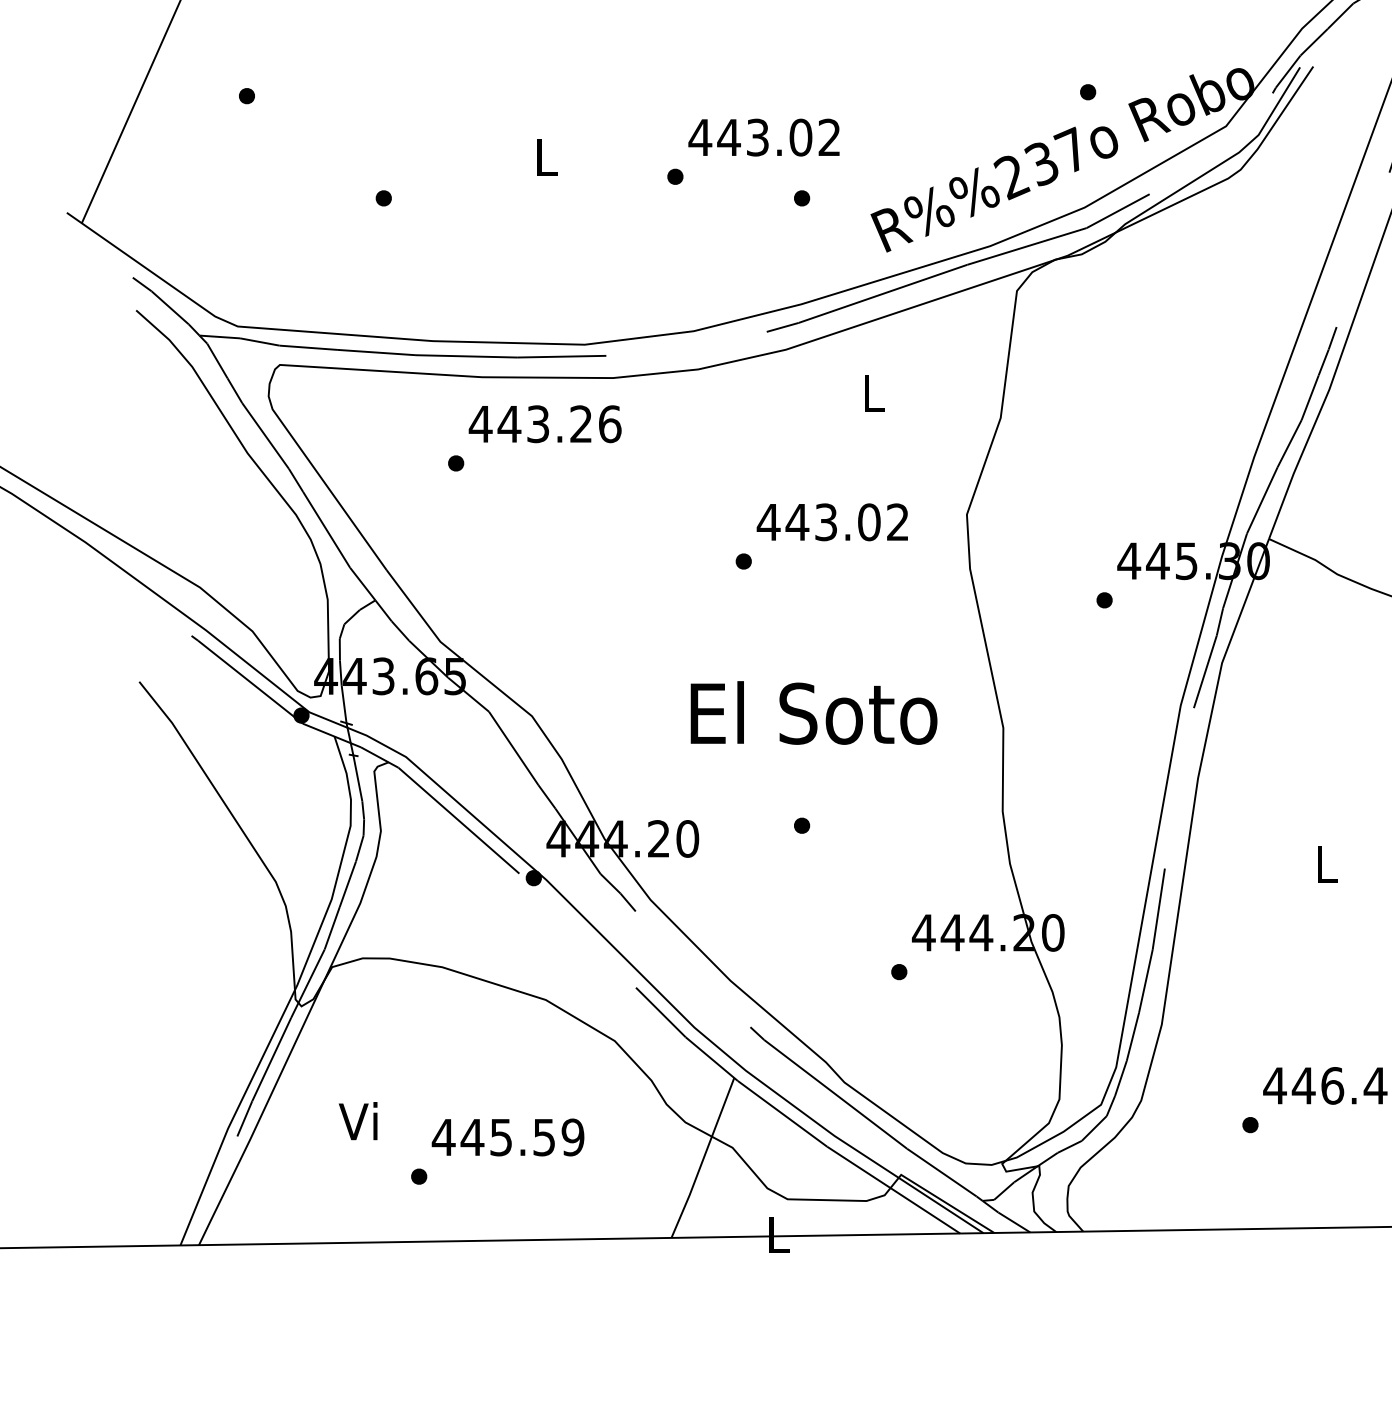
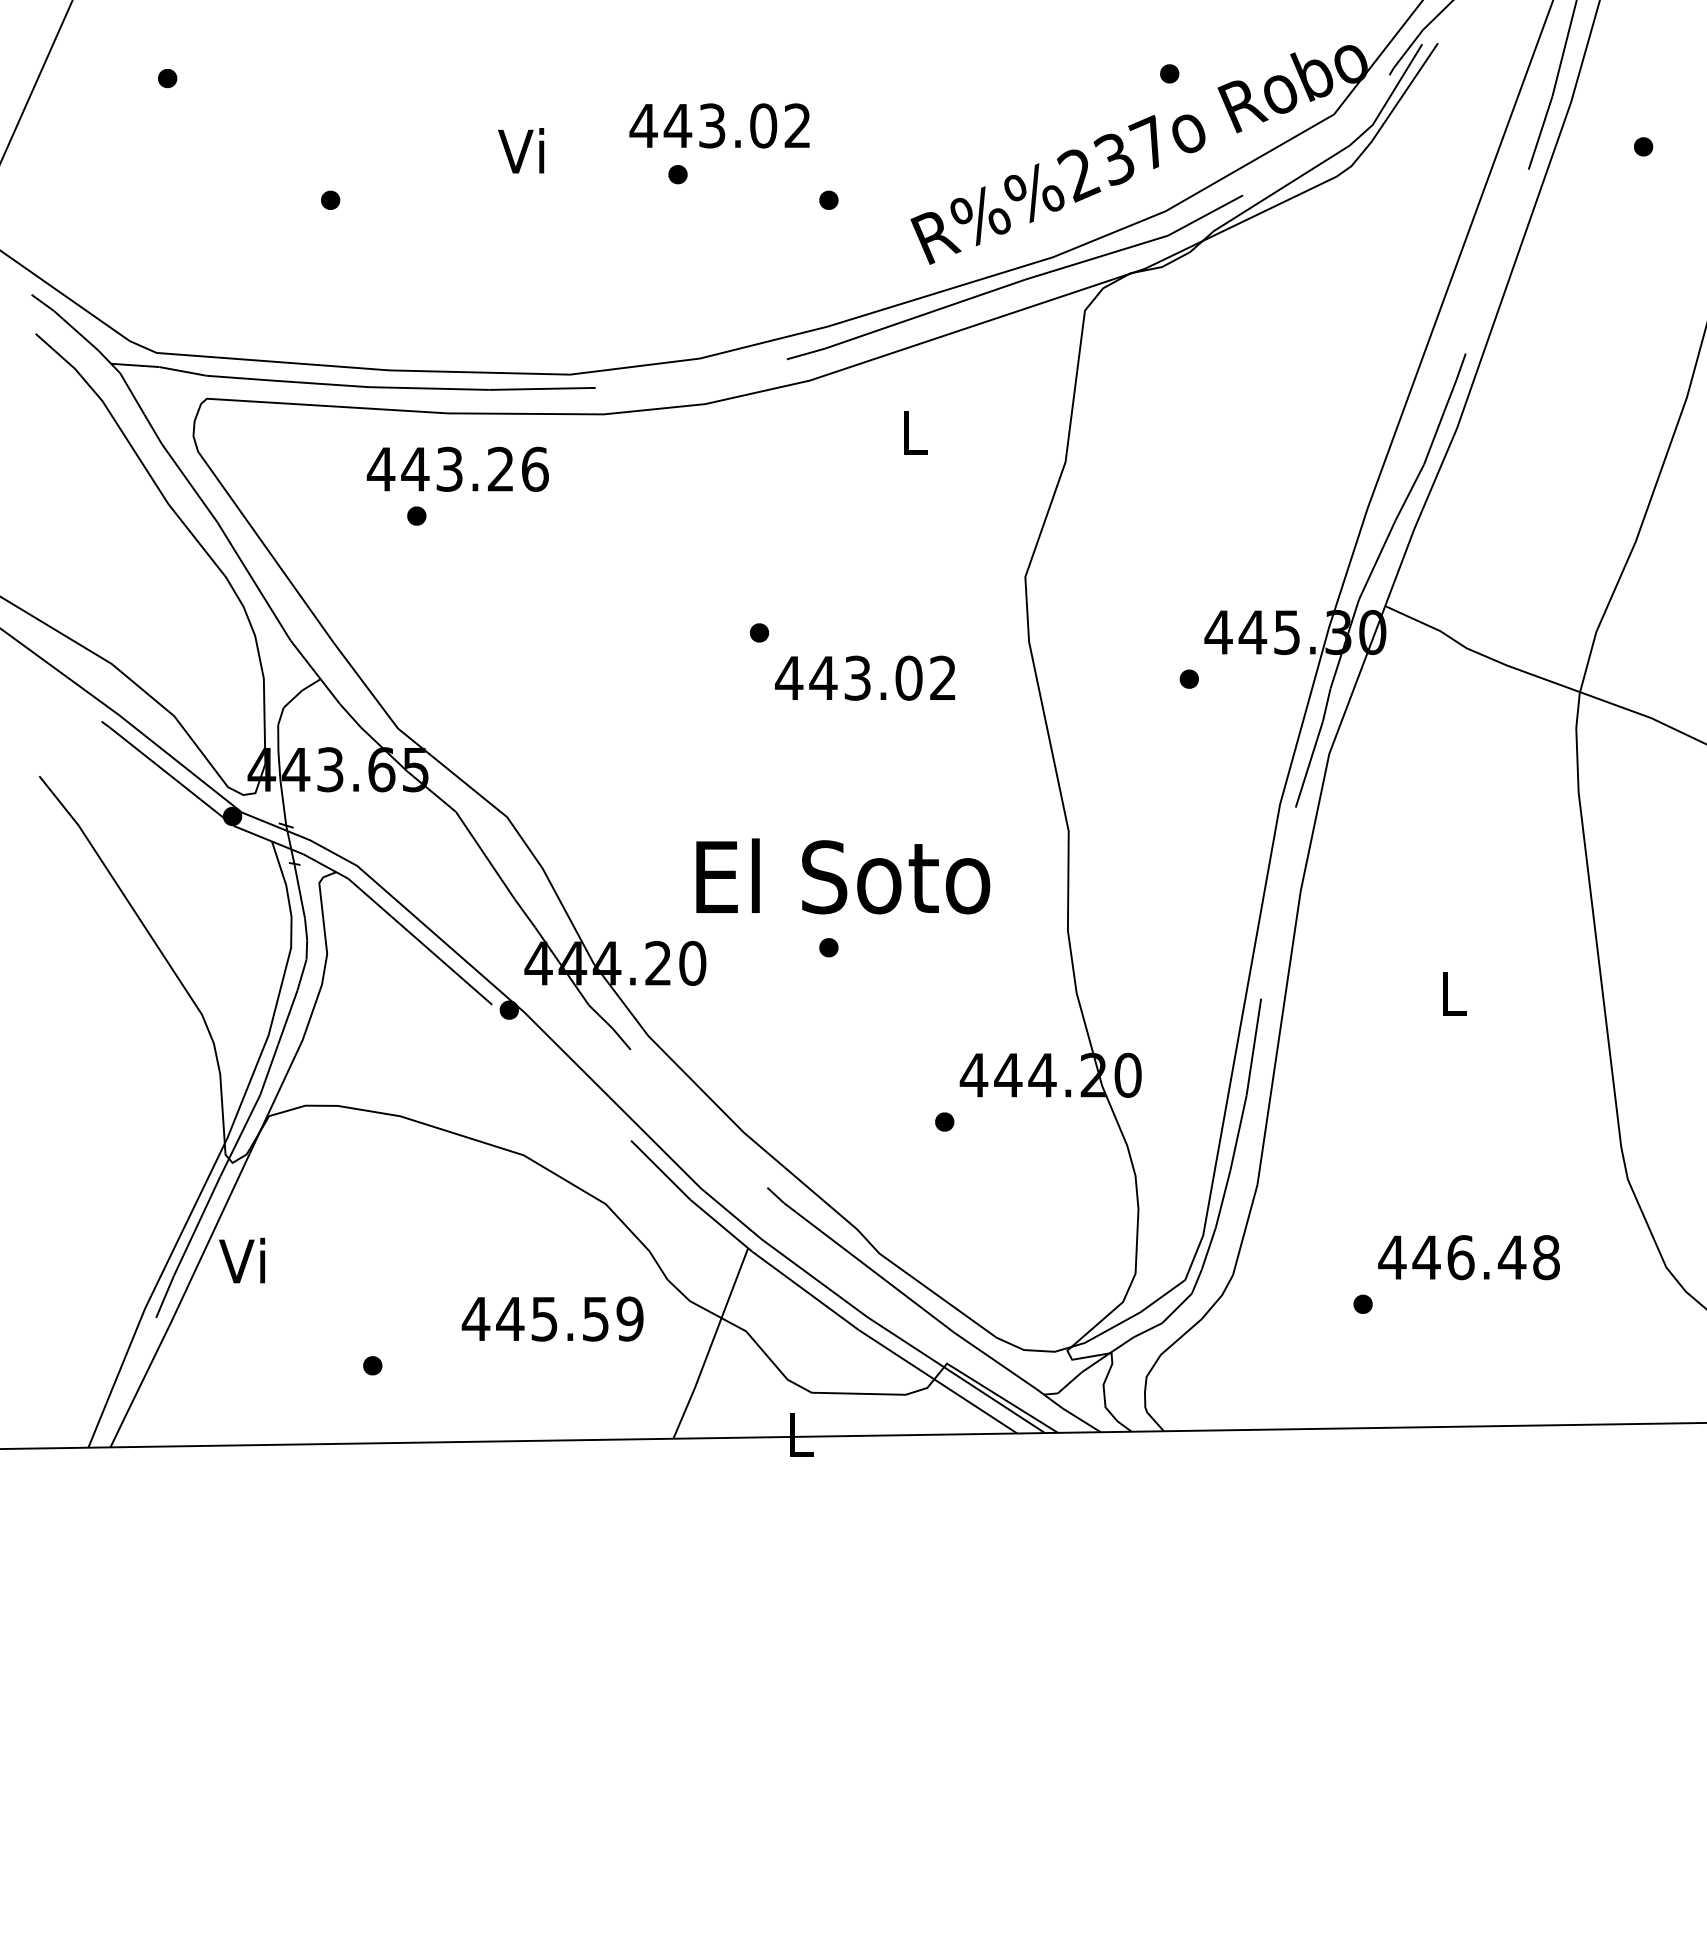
text: (763, 137) -> (719, 125), moved
text: (544, 156) -> (521, 150), L -> Vi
text: (544, 423) -> (457, 468), moved
text: (831, 521) -> (864, 677), moved
text: (814, 713) -> (843, 876), moved
text: (358, 1121) -> (242, 1260), moved
text: (507, 1136) -> (552, 1318), moved

